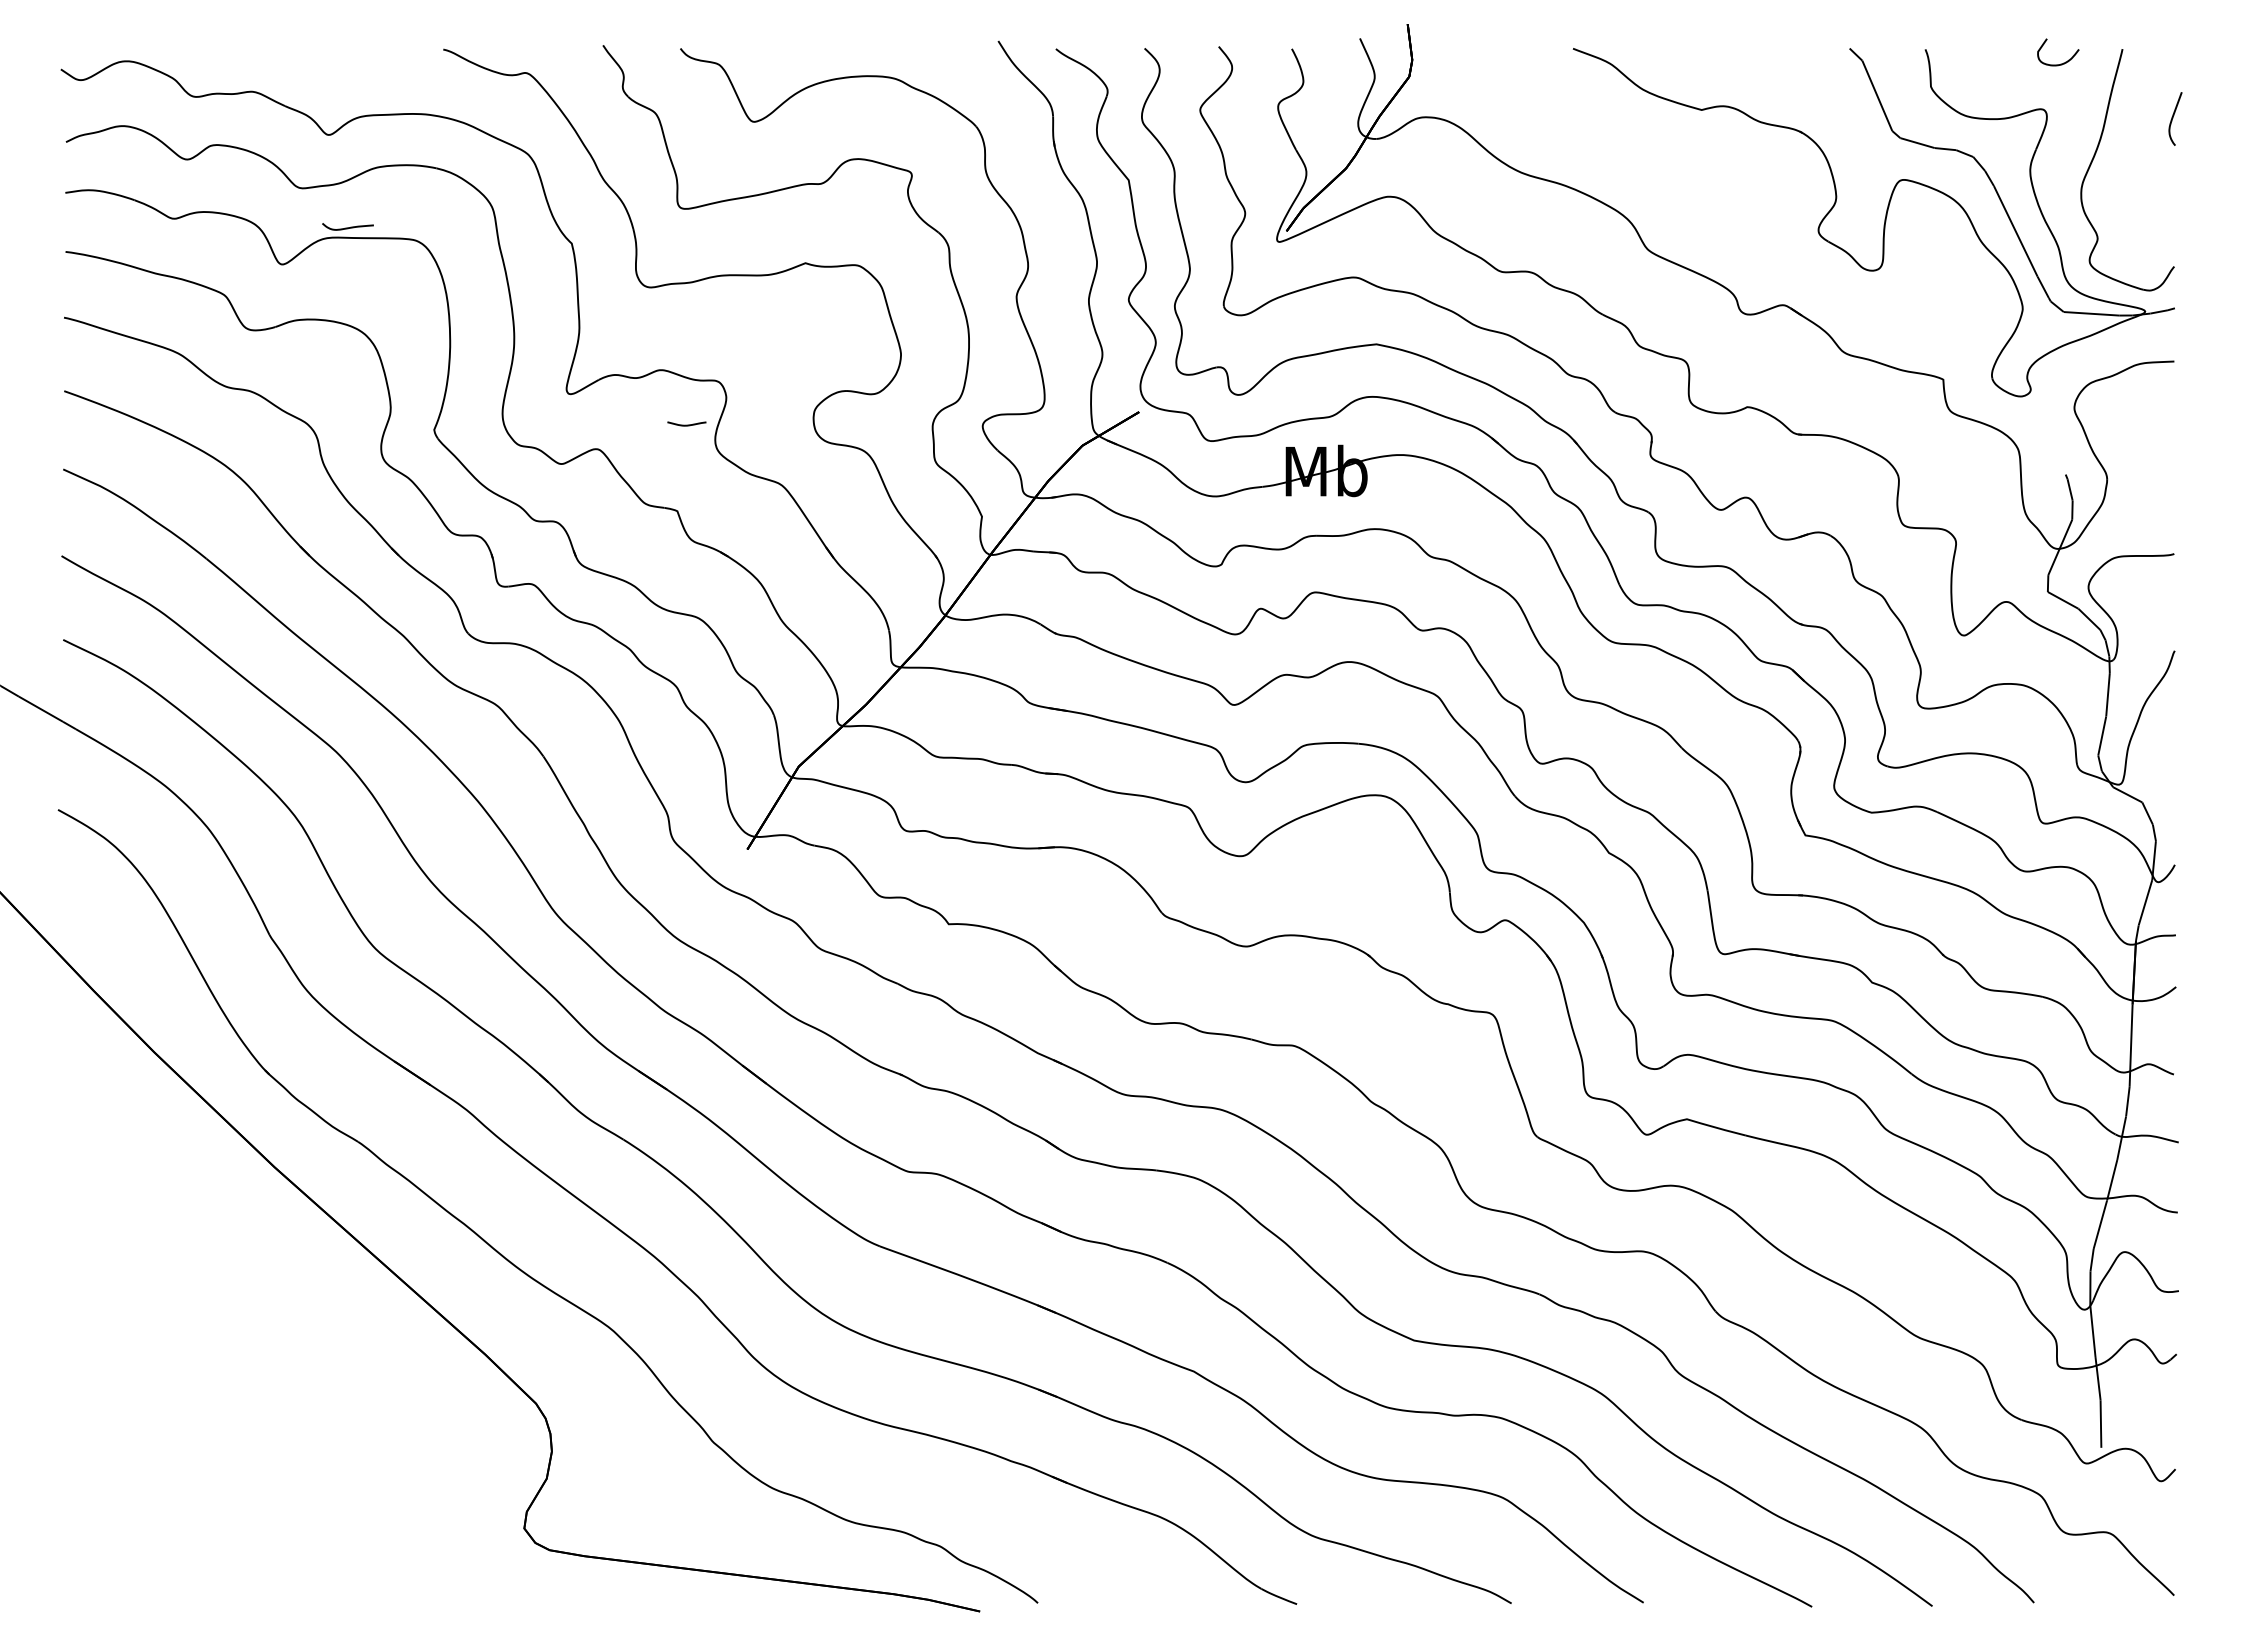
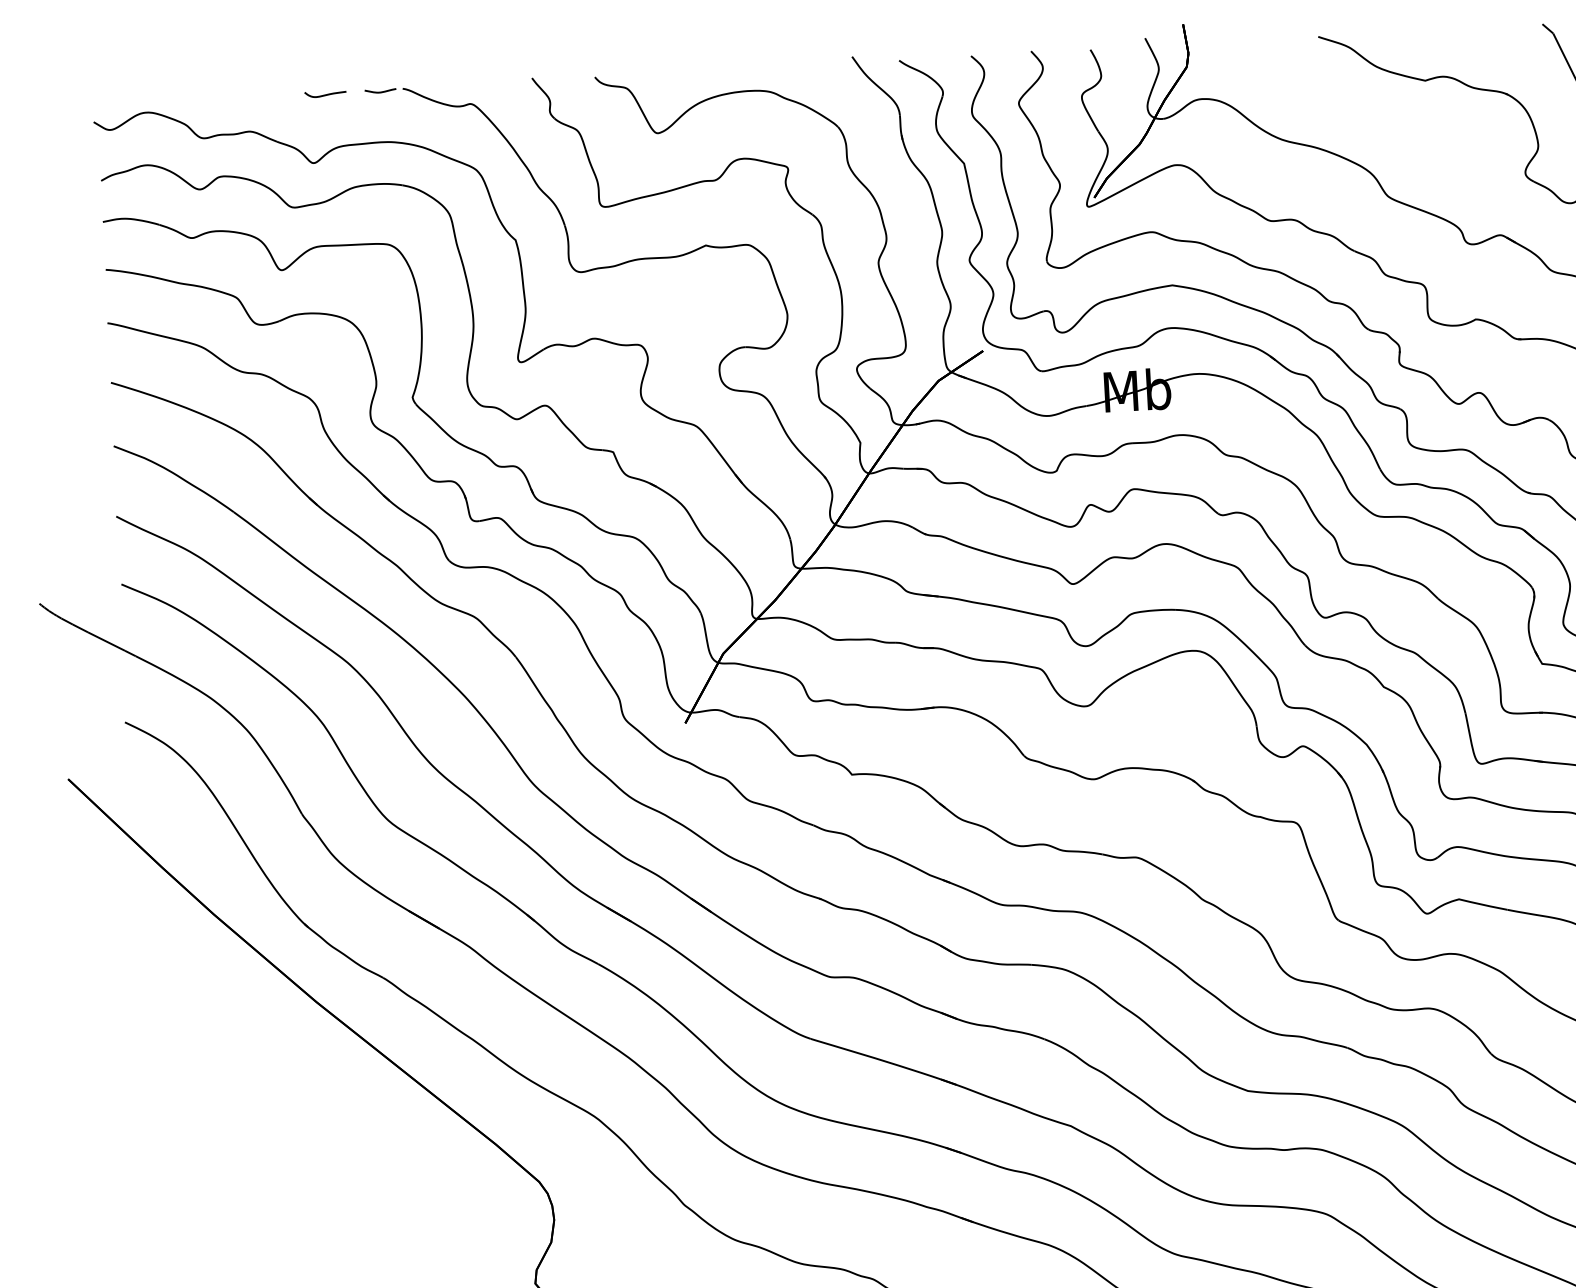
curve: (347, 227) -> (325, 94), moved
curve: (686, 424) -> (380, 91), moved

